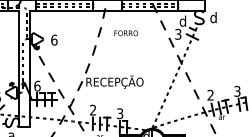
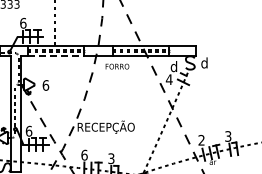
line: (65, 11) -> (56, 56), solid -> dashed
text: (126, 33) -> (117, 66), moved
text: (177, 34) -> (168, 79), 3 -> 4
text: (93, 109) -> (84, 154), 2 -> 6

